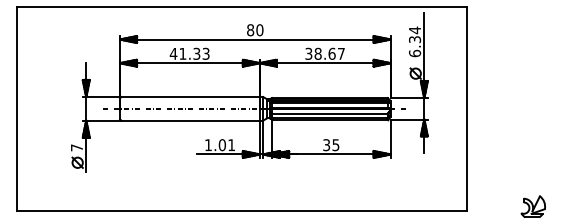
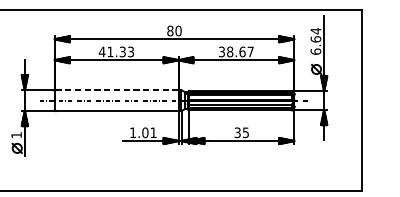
text: (415, 39) -> (316, 39), 6.34 -> 6.64
line: (190, 97) -> (117, 90), solid -> dashed
text: (76, 147) -> (16, 134), 7 -> 1

